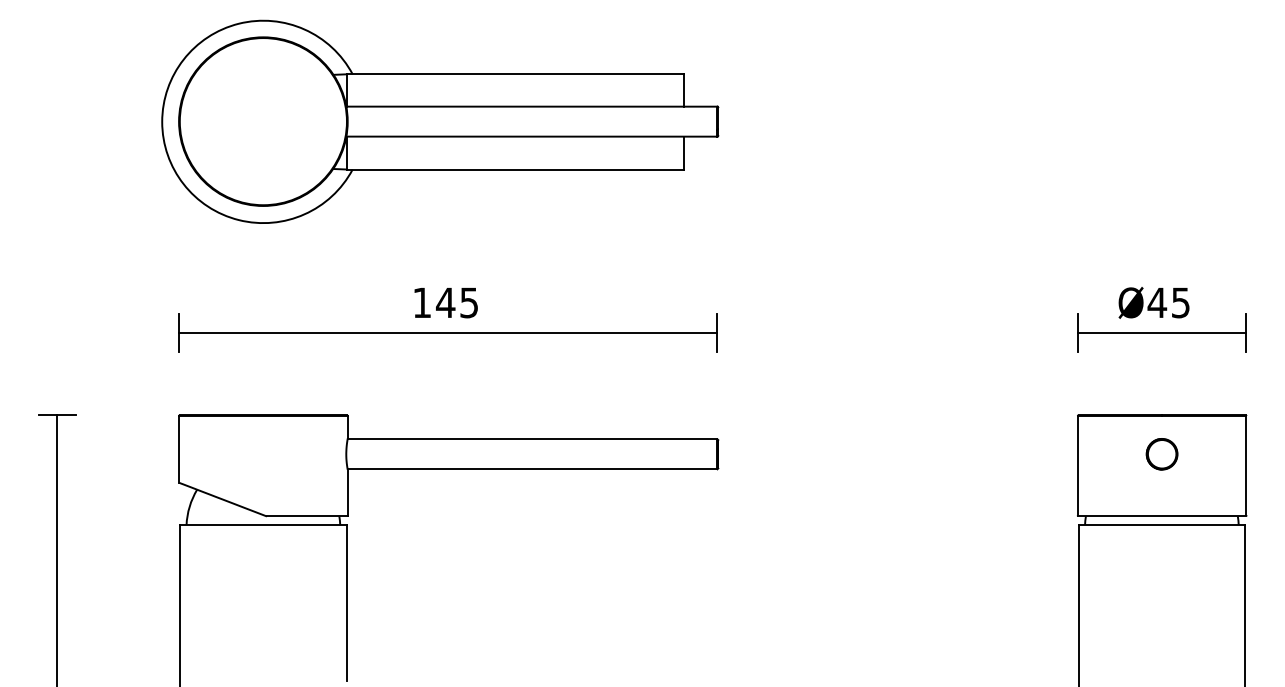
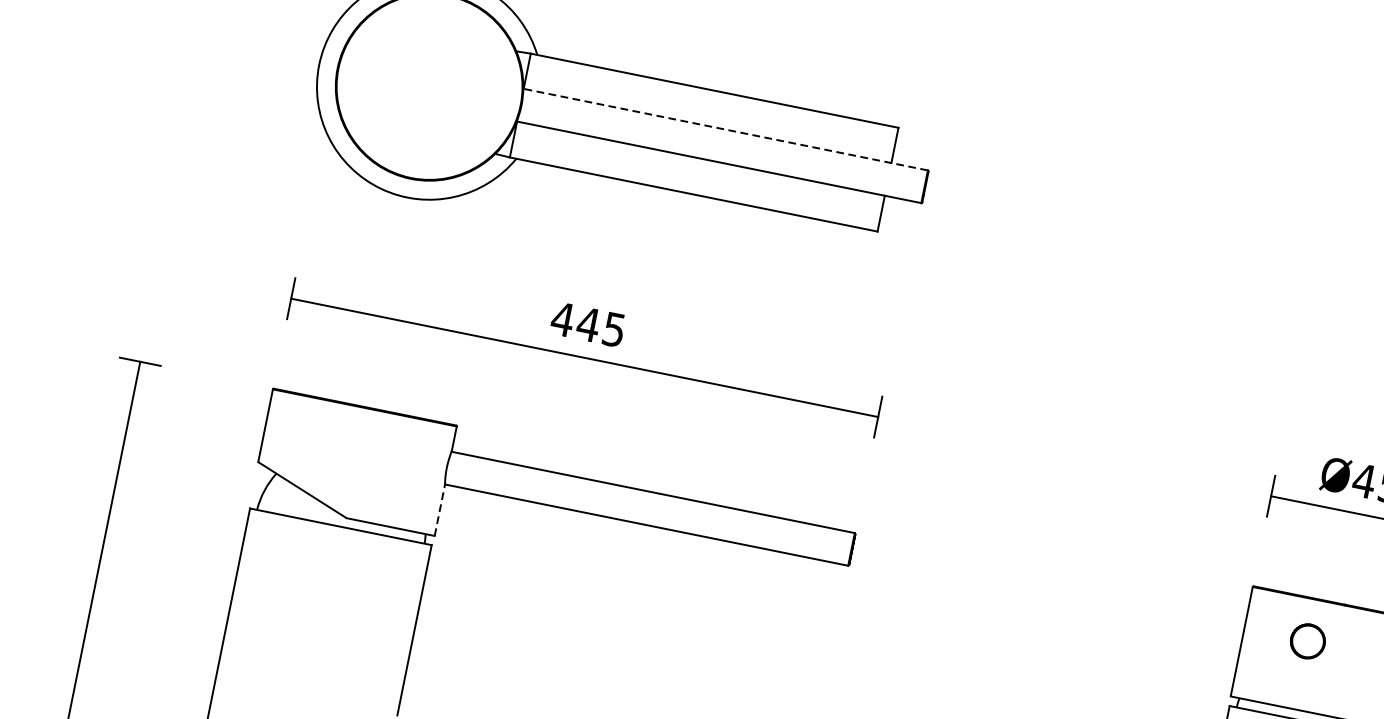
line: (531, 106) -> (725, 129), solid -> dashed
text: (421, 302) -> (562, 318), 145 -> 445
part: (1161, 454) -> (1307, 641), moved
line: (347, 492) -> (439, 509), solid -> dashed

